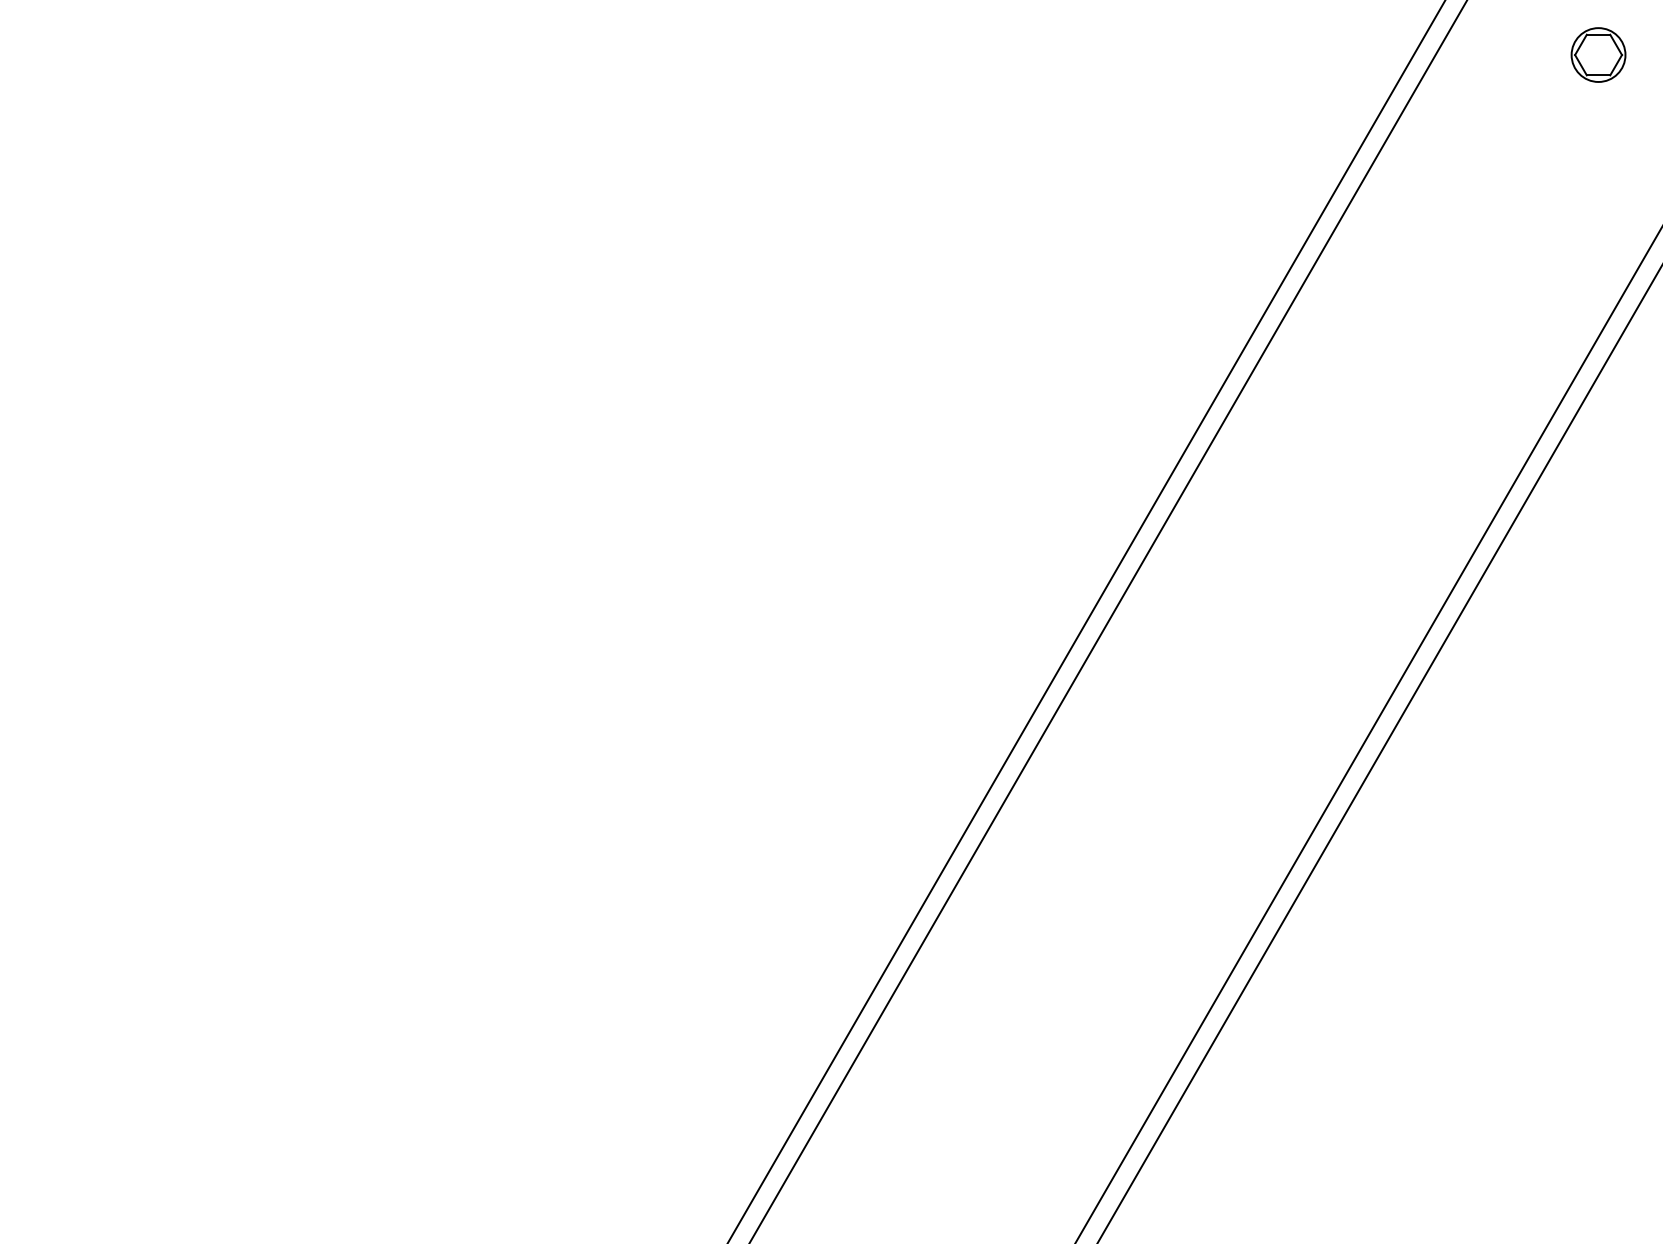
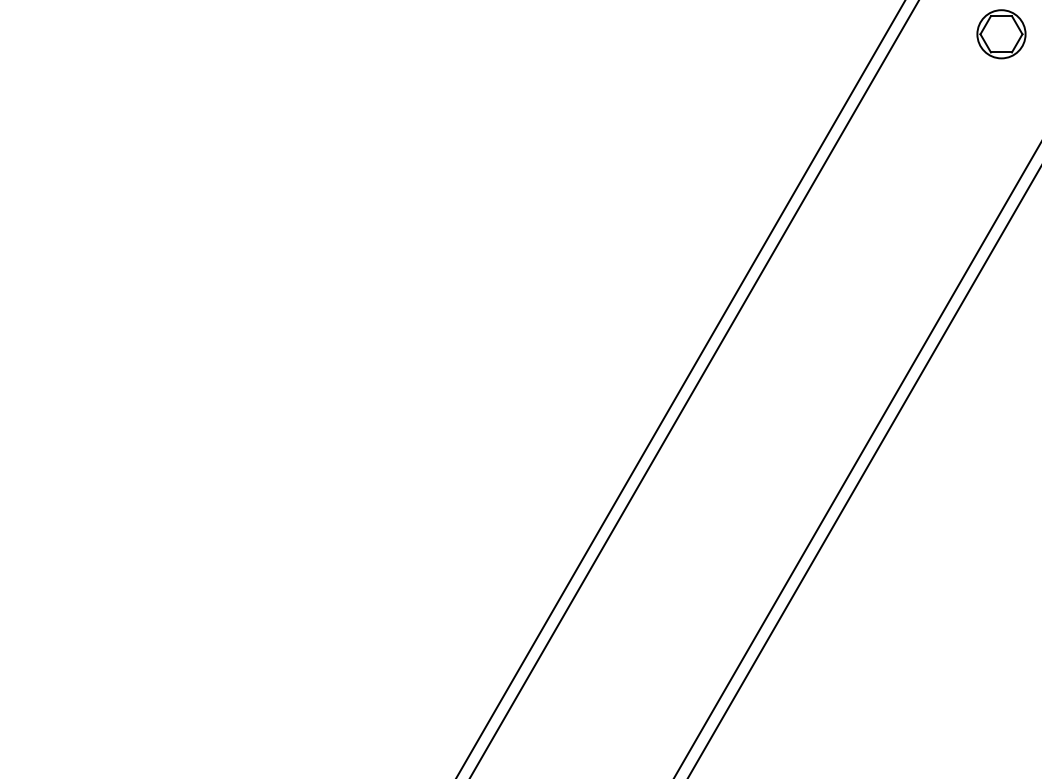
part: (1598, 55) -> (1001, 34), size x1.43

